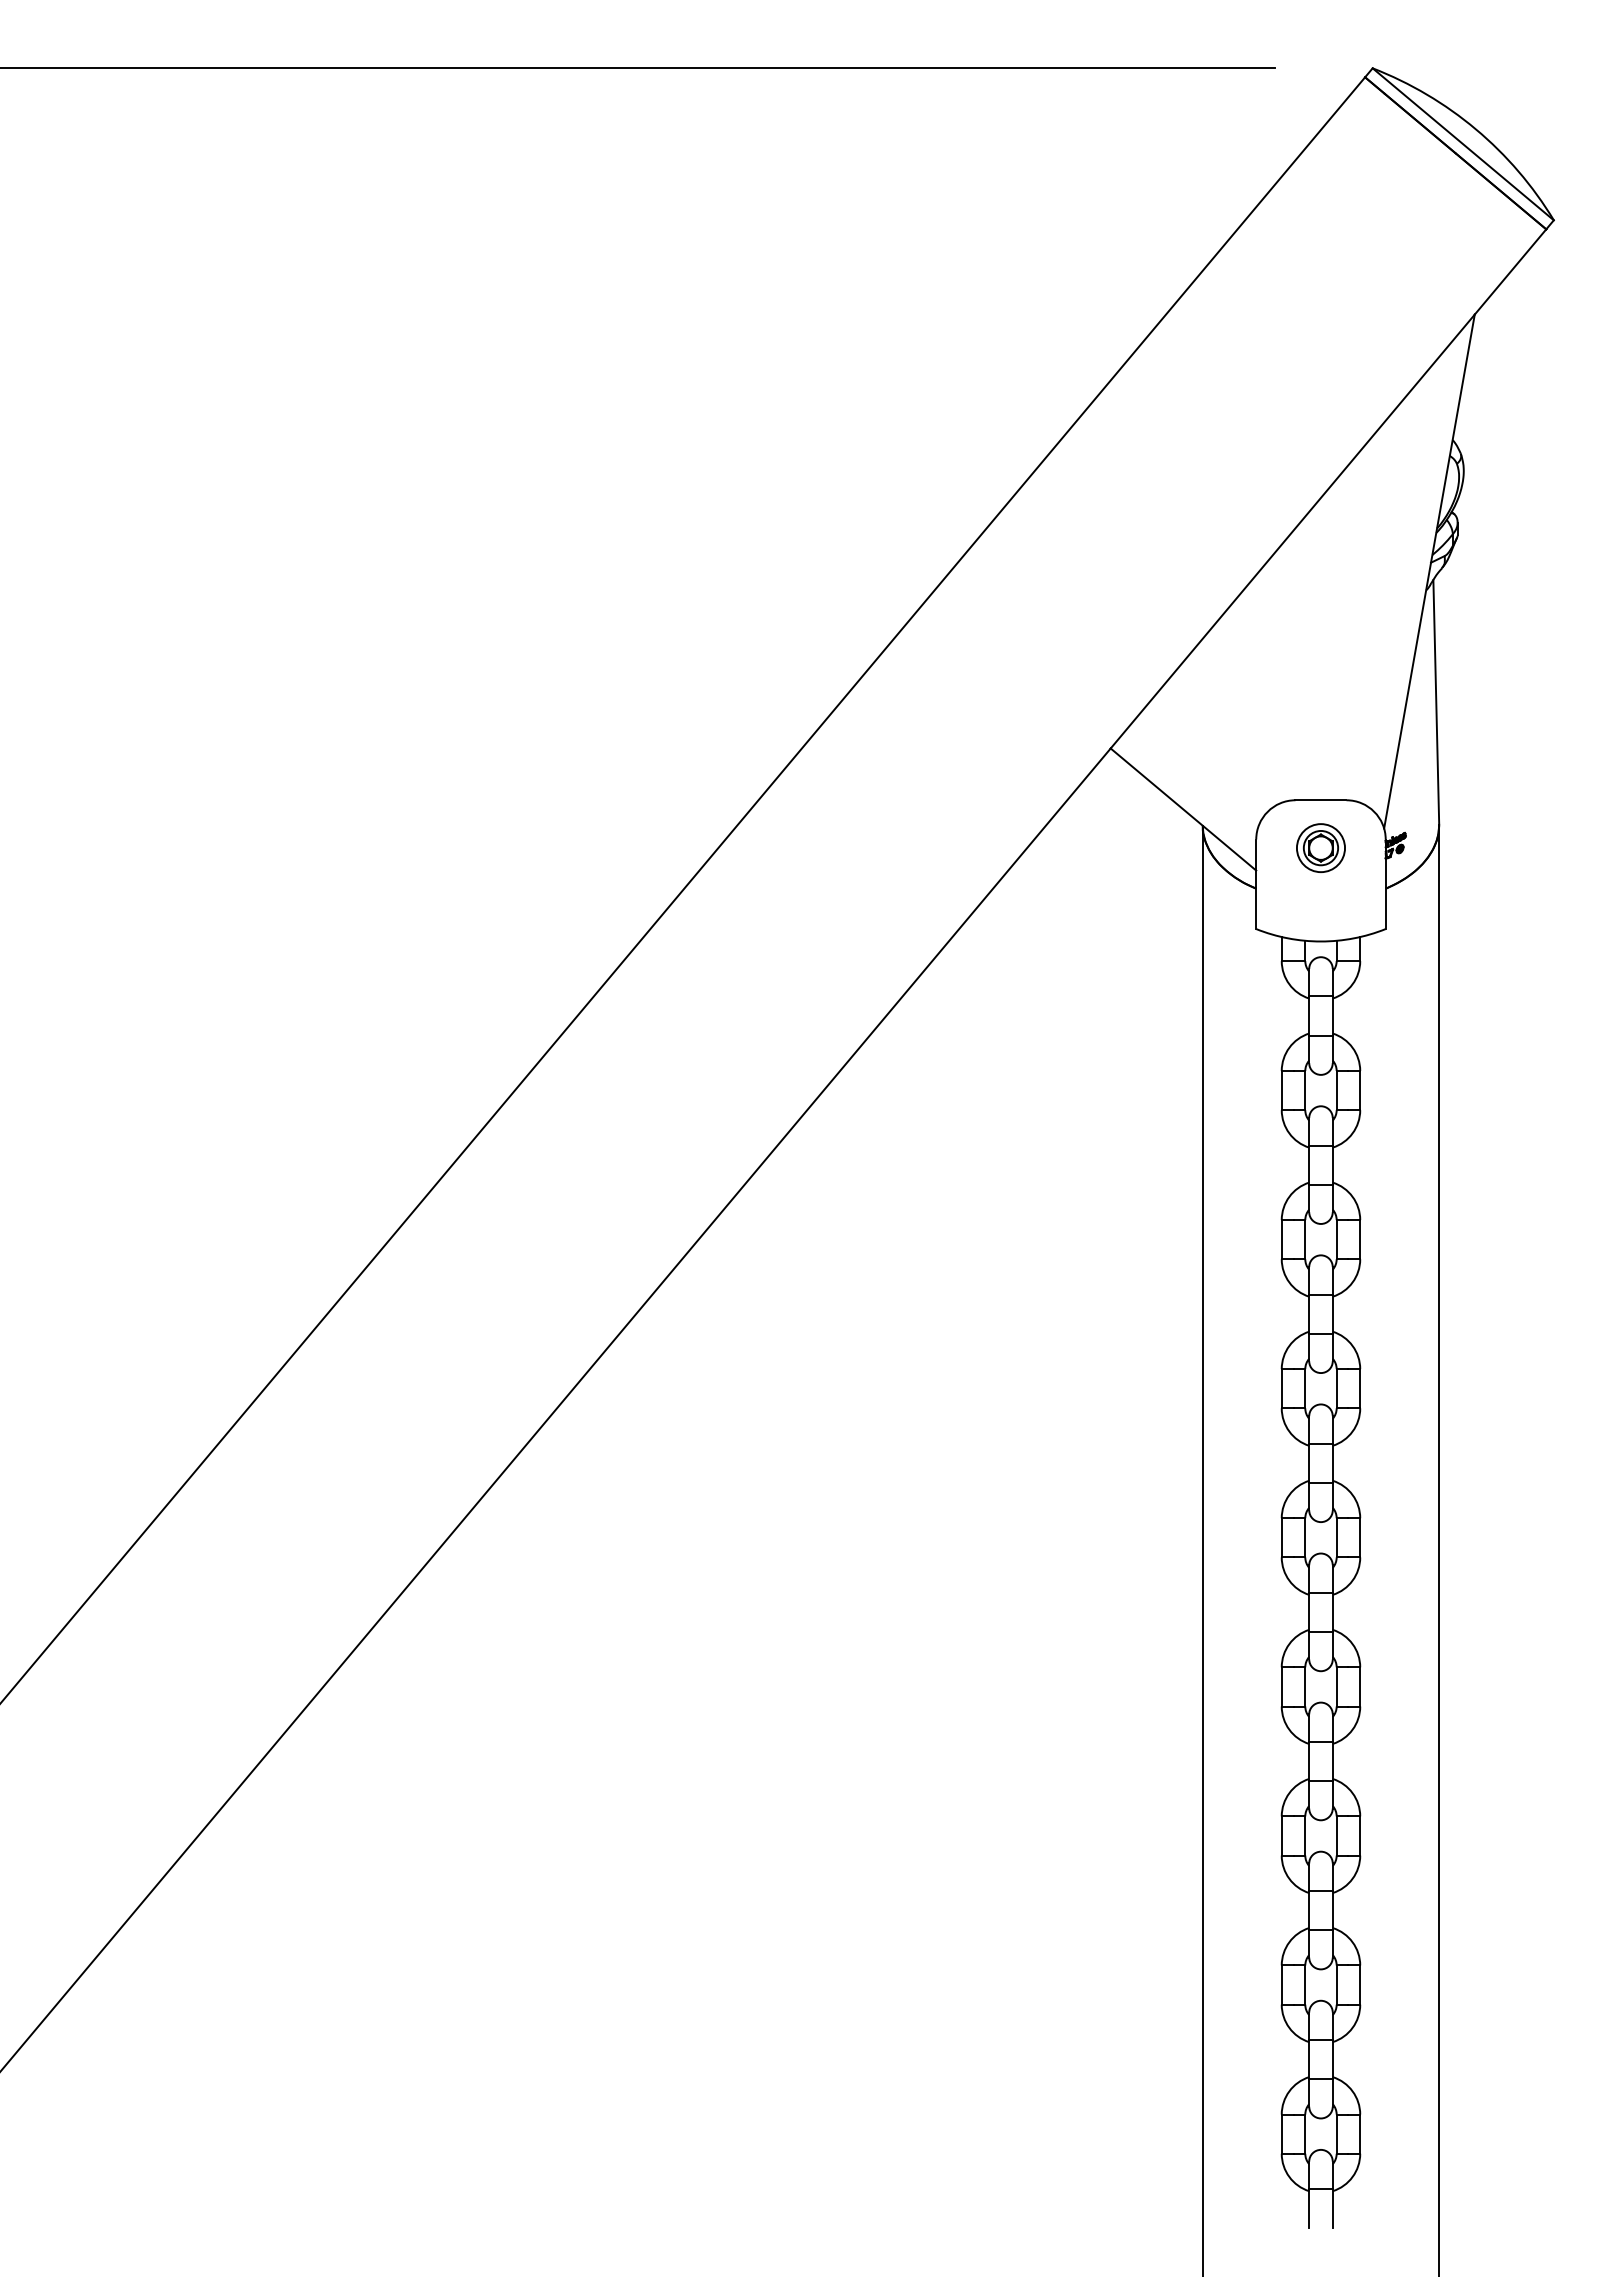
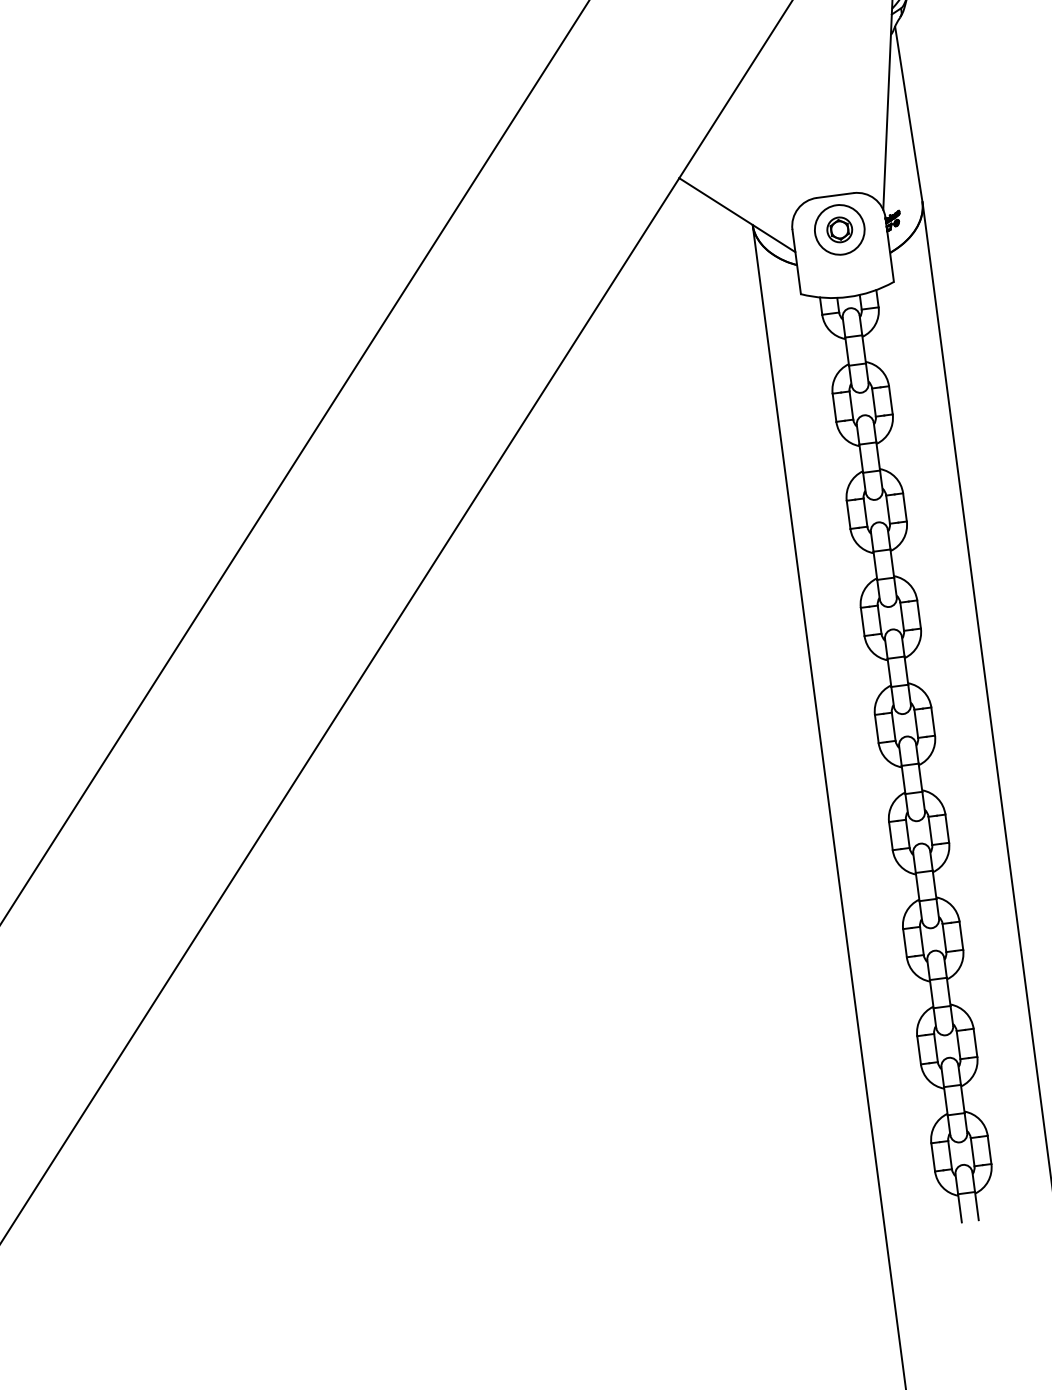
circle: (1320, 847) -> (839, 229), size x1.43

